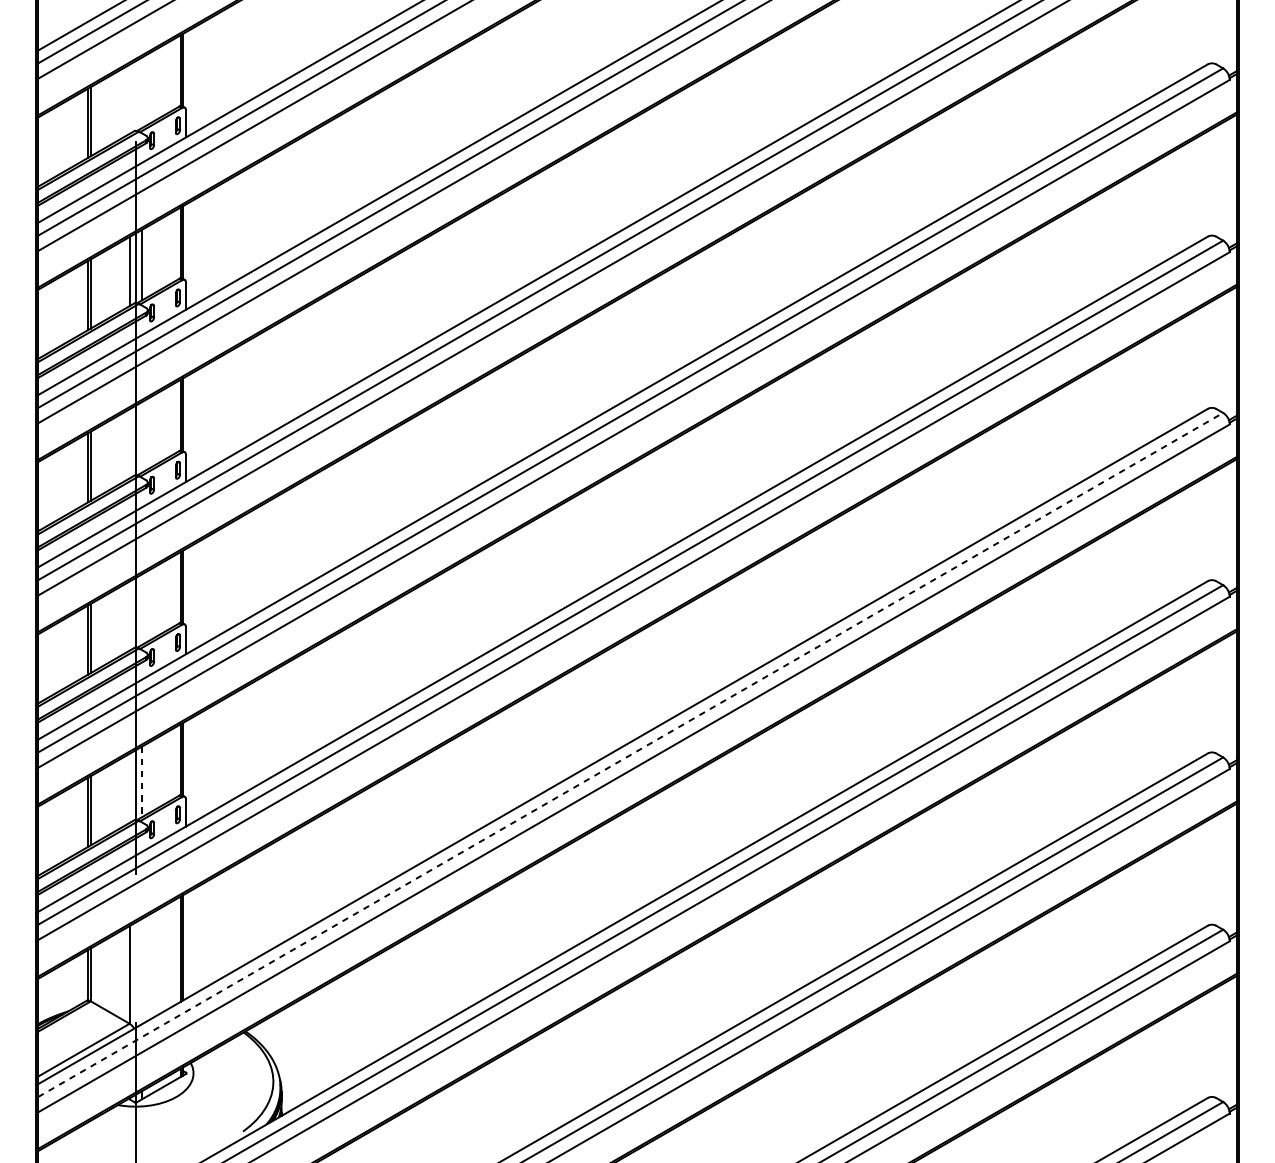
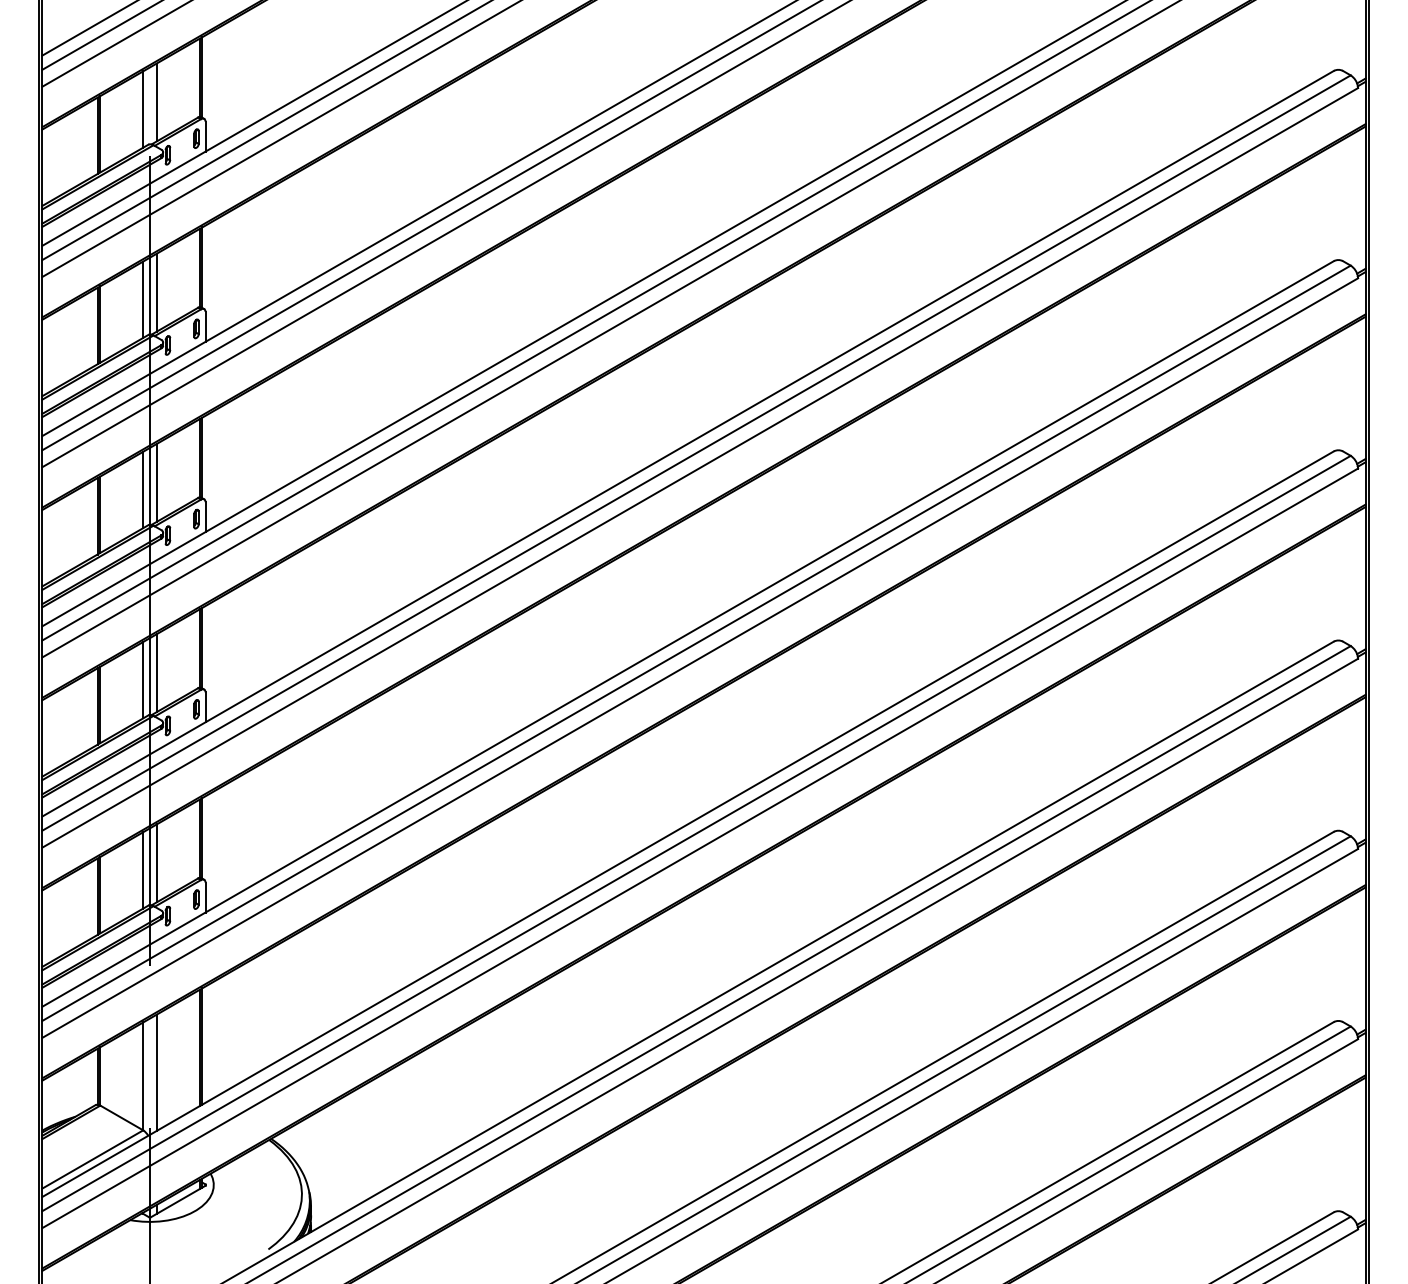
line: (141, 92) -> (156, 102), added
line: (129, 99) -> (143, 109), added
line: (141, 437) -> (156, 482), added
line: (129, 443) -> (143, 489), added
line: (141, 610) -> (156, 673), added
line: (129, 616) -> (143, 680), added
line: (630, 754) -> (696, 833), dashed -> solid
line: (141, 782) -> (156, 863), dashed -> solid
line: (129, 788) -> (143, 870), added
line: (141, 971) -> (156, 1072), added

